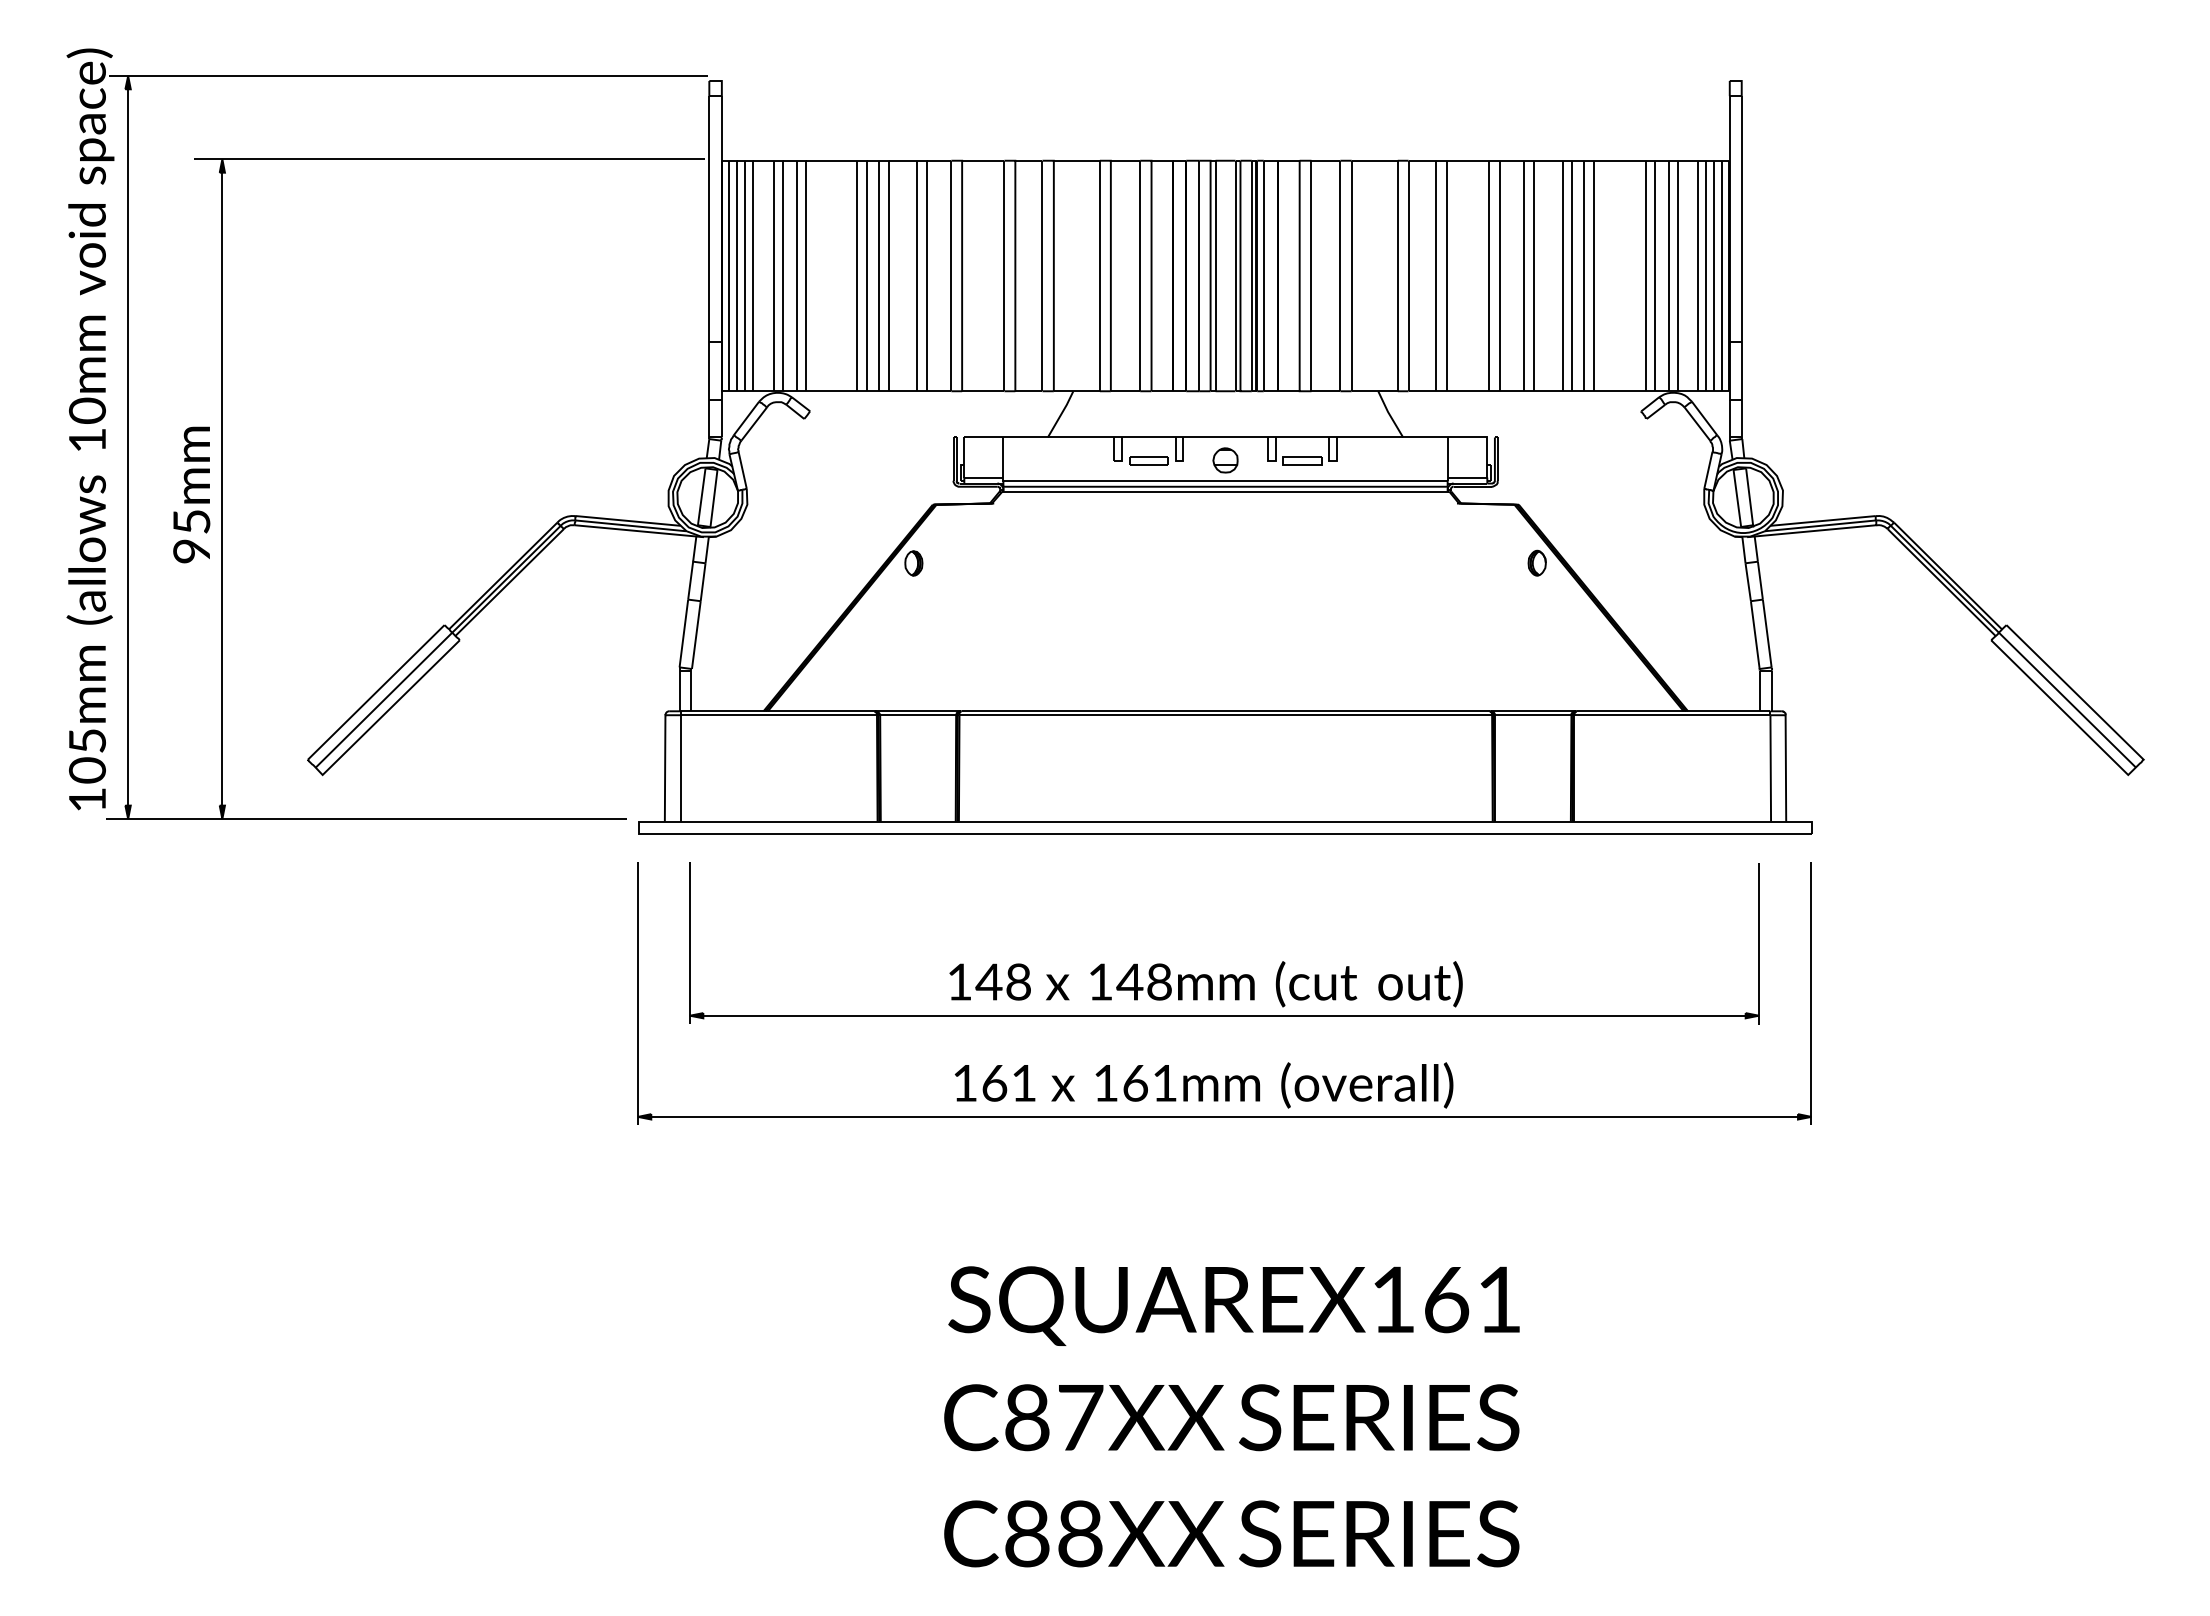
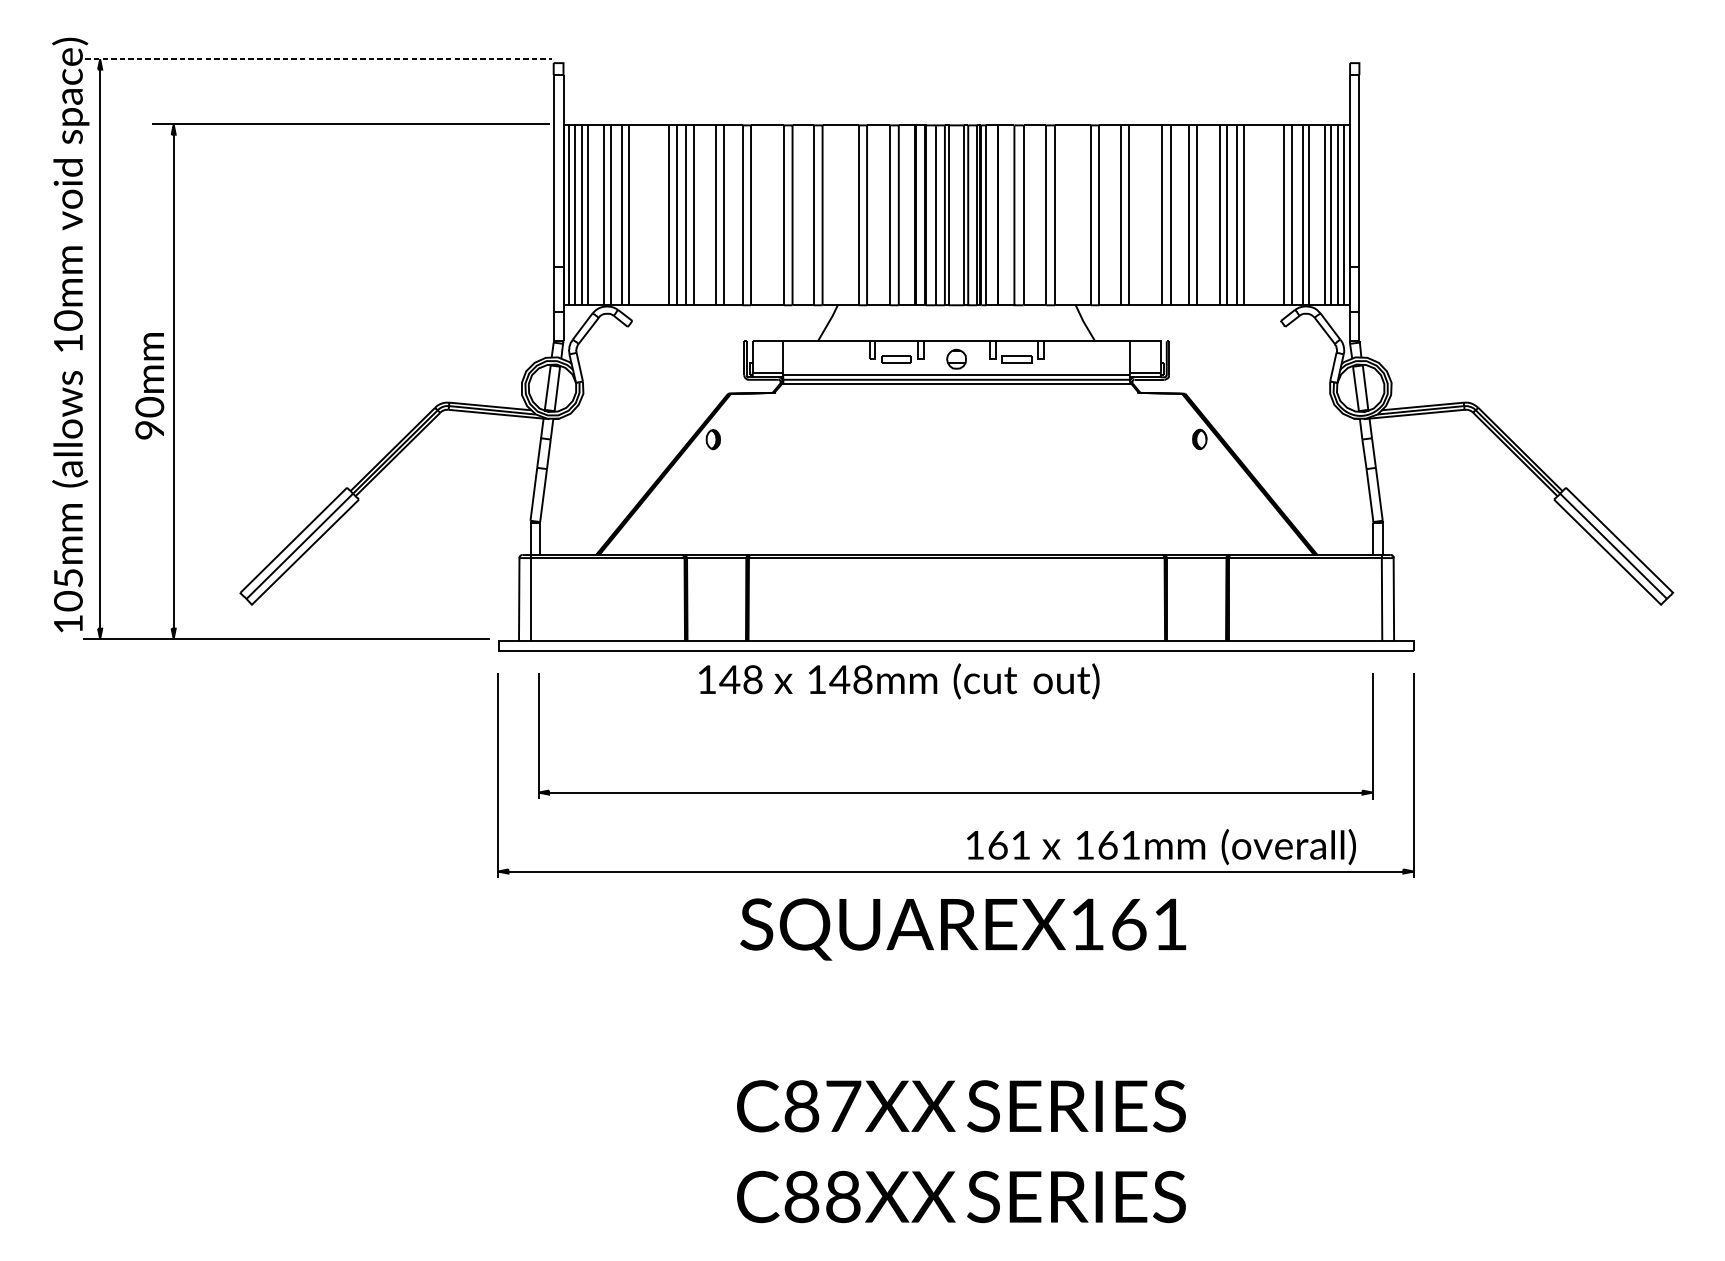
line: (408, 76) -> (318, 59), solid -> dashed
text: (191, 521) -> (149, 406), 95mm -> 90mm
text: (1205, 984) -> (898, 681), moved
text: (1203, 1085) -> (1161, 847), moved
text: (1233, 1305) -> (962, 929), moved

